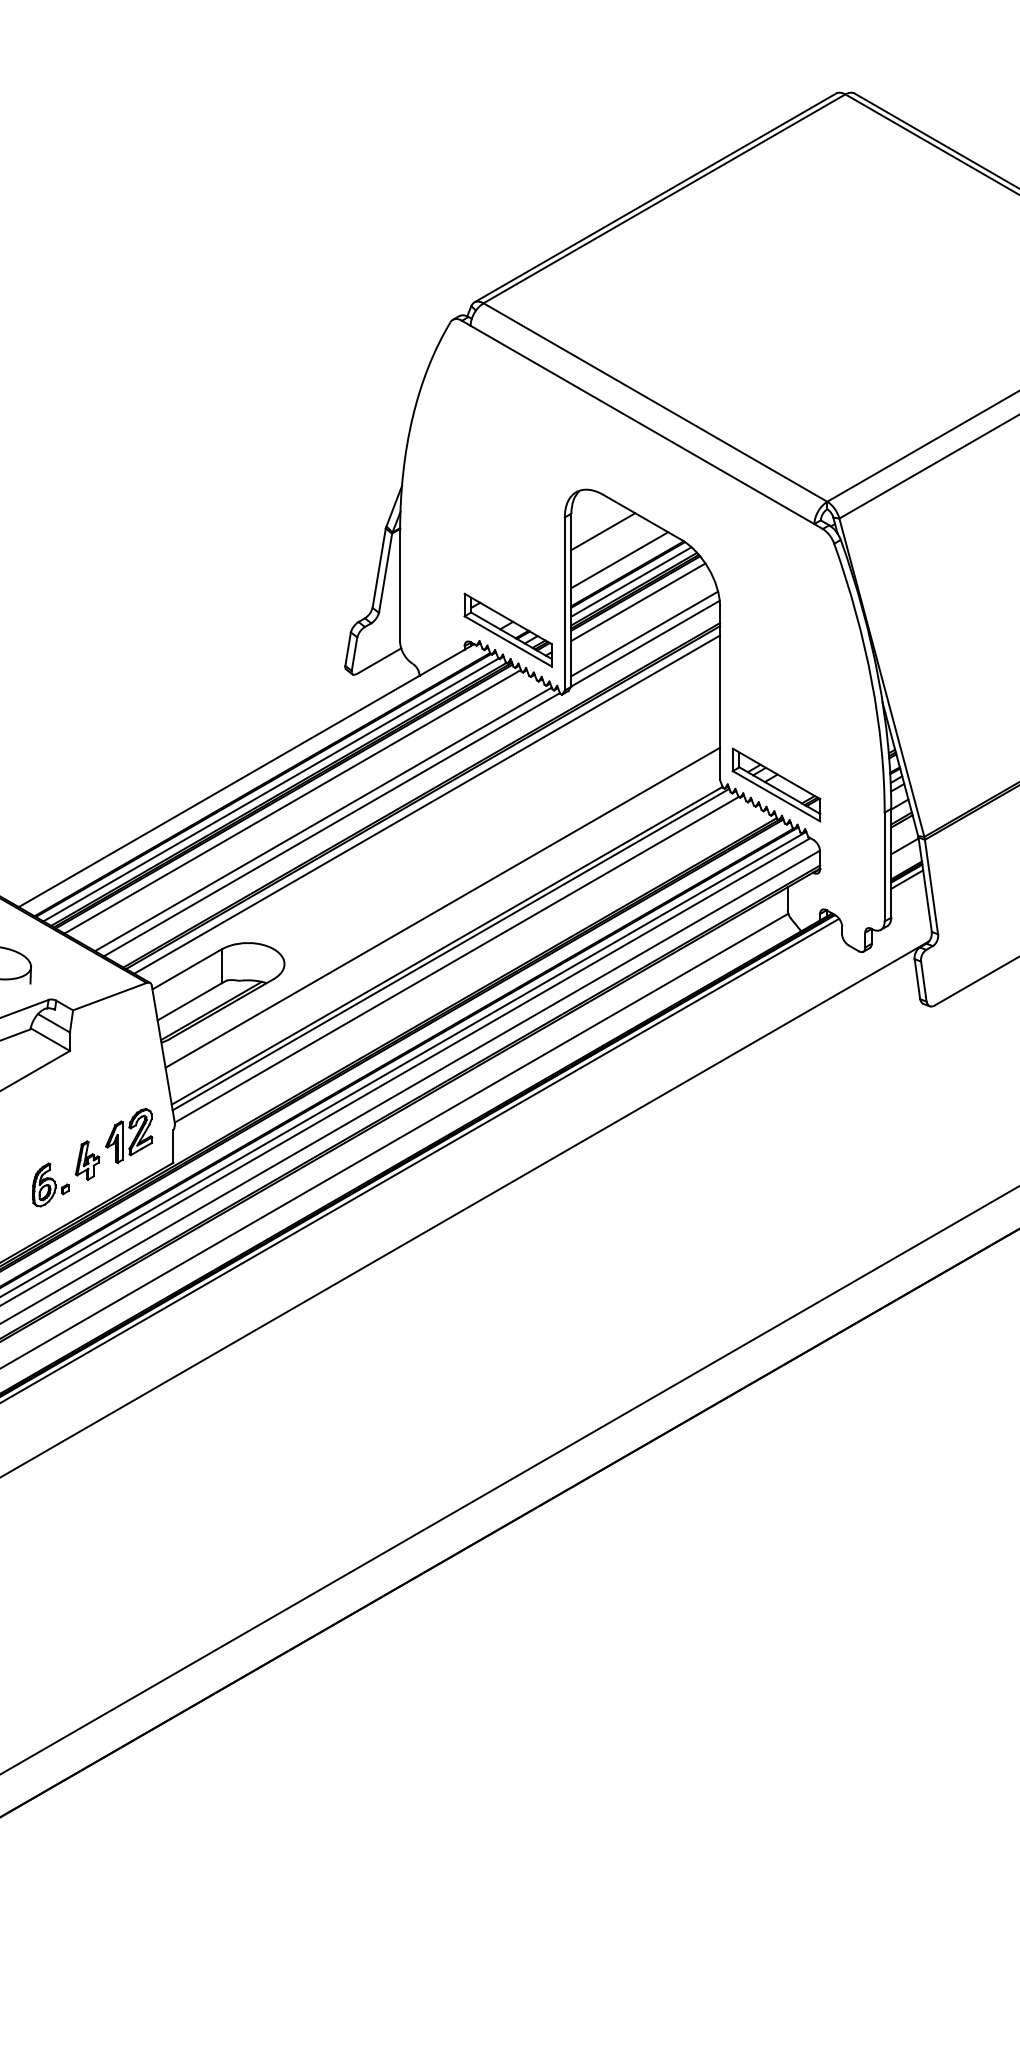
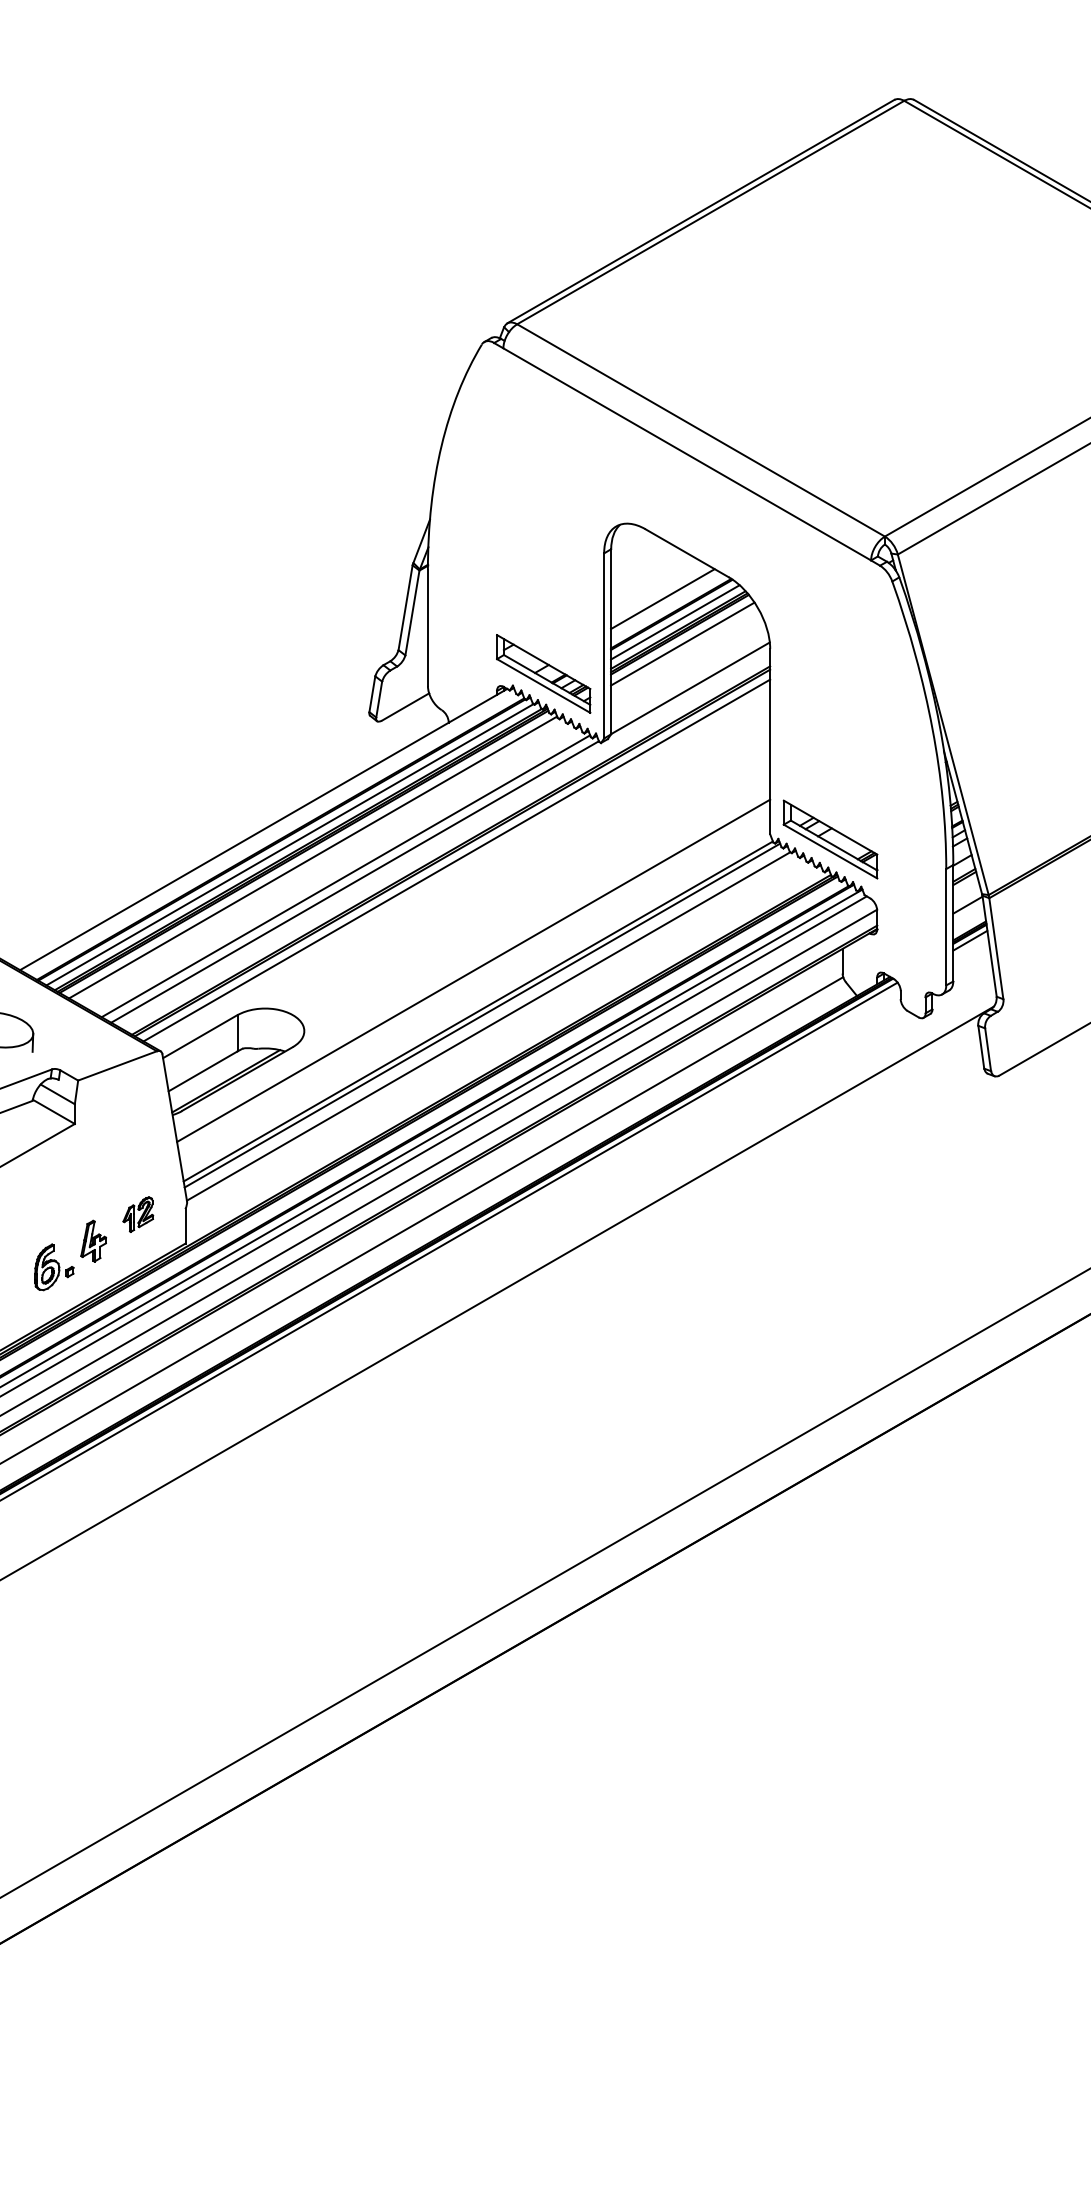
line: (603, 531) -> (645, 568), removed
line: (644, 633) -> (689, 677), removed
part: (129, 1135) -> (138, 1214), size x0.6

